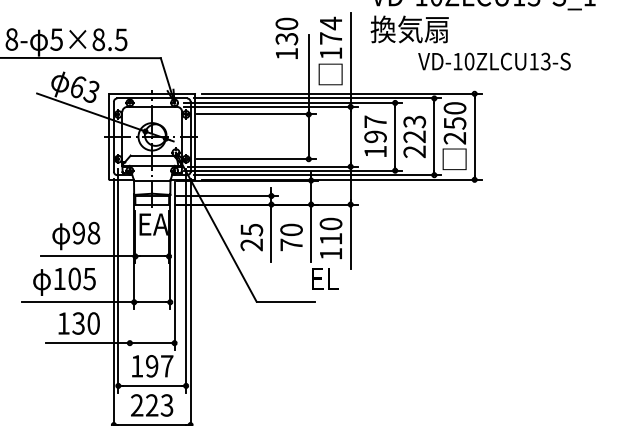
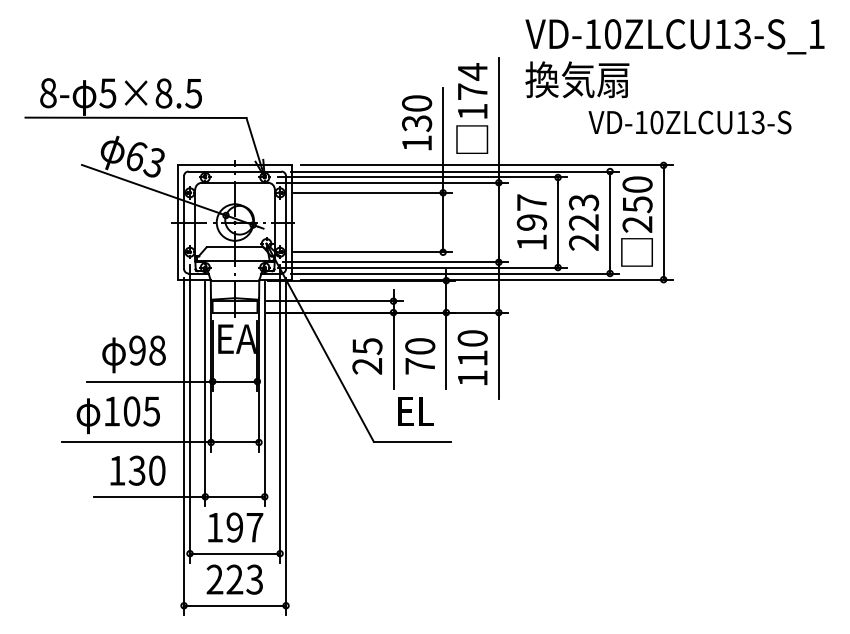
text: (287, 38) -> (417, 122), moved
line: (130, 265) -> (205, 393), added
text: (324, 278) -> (415, 411), moved

